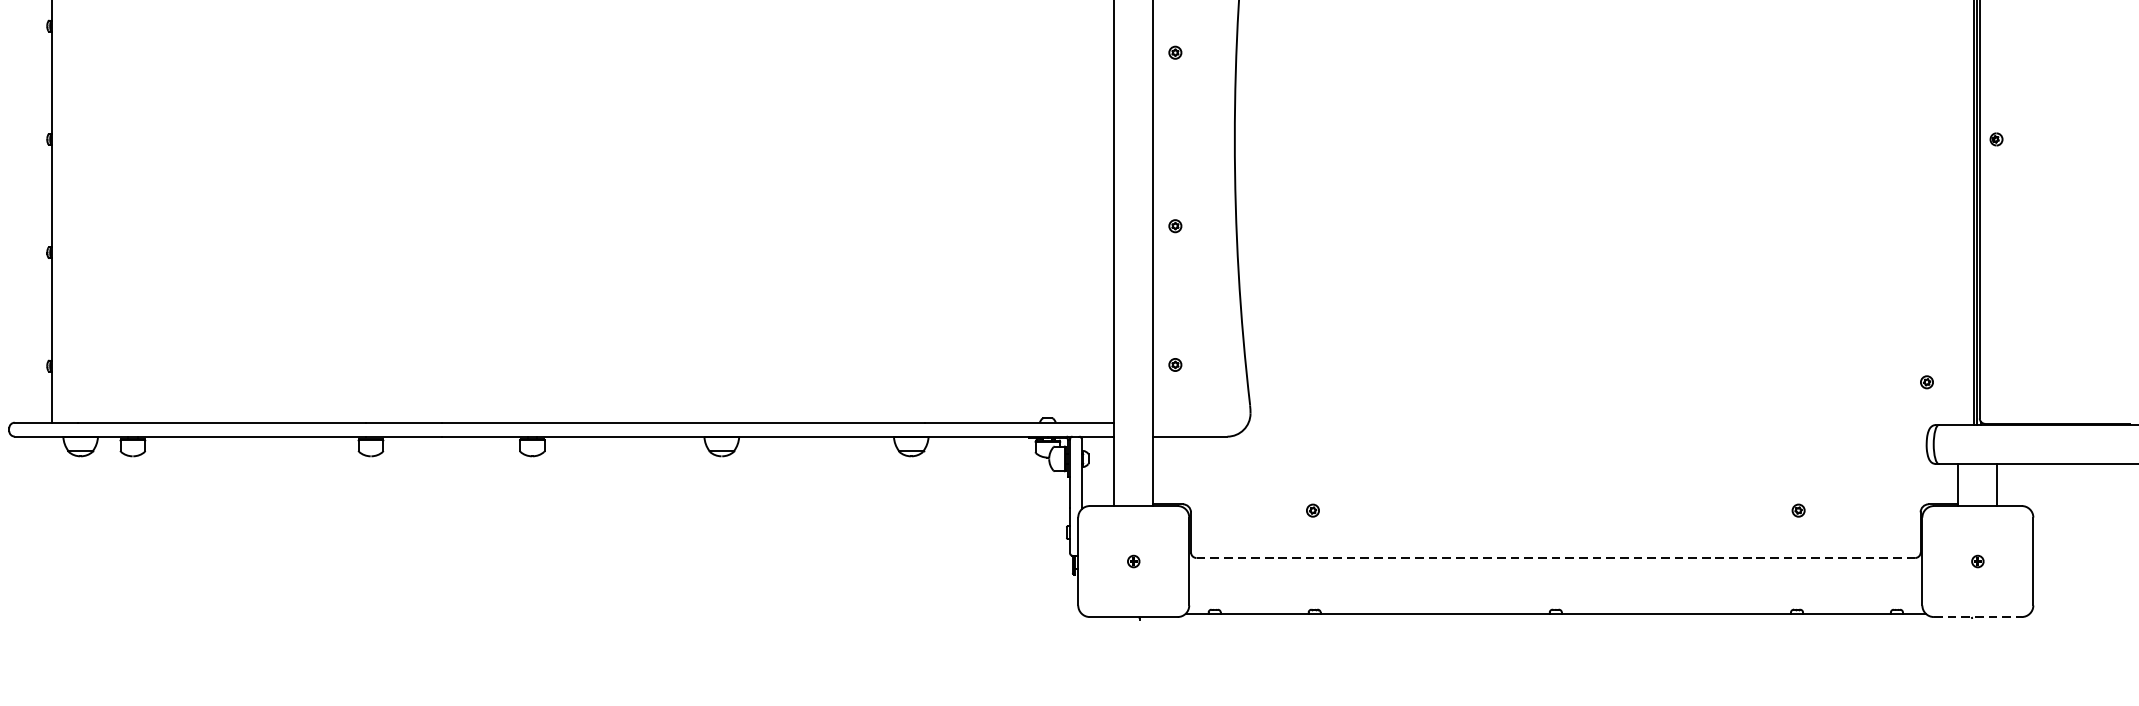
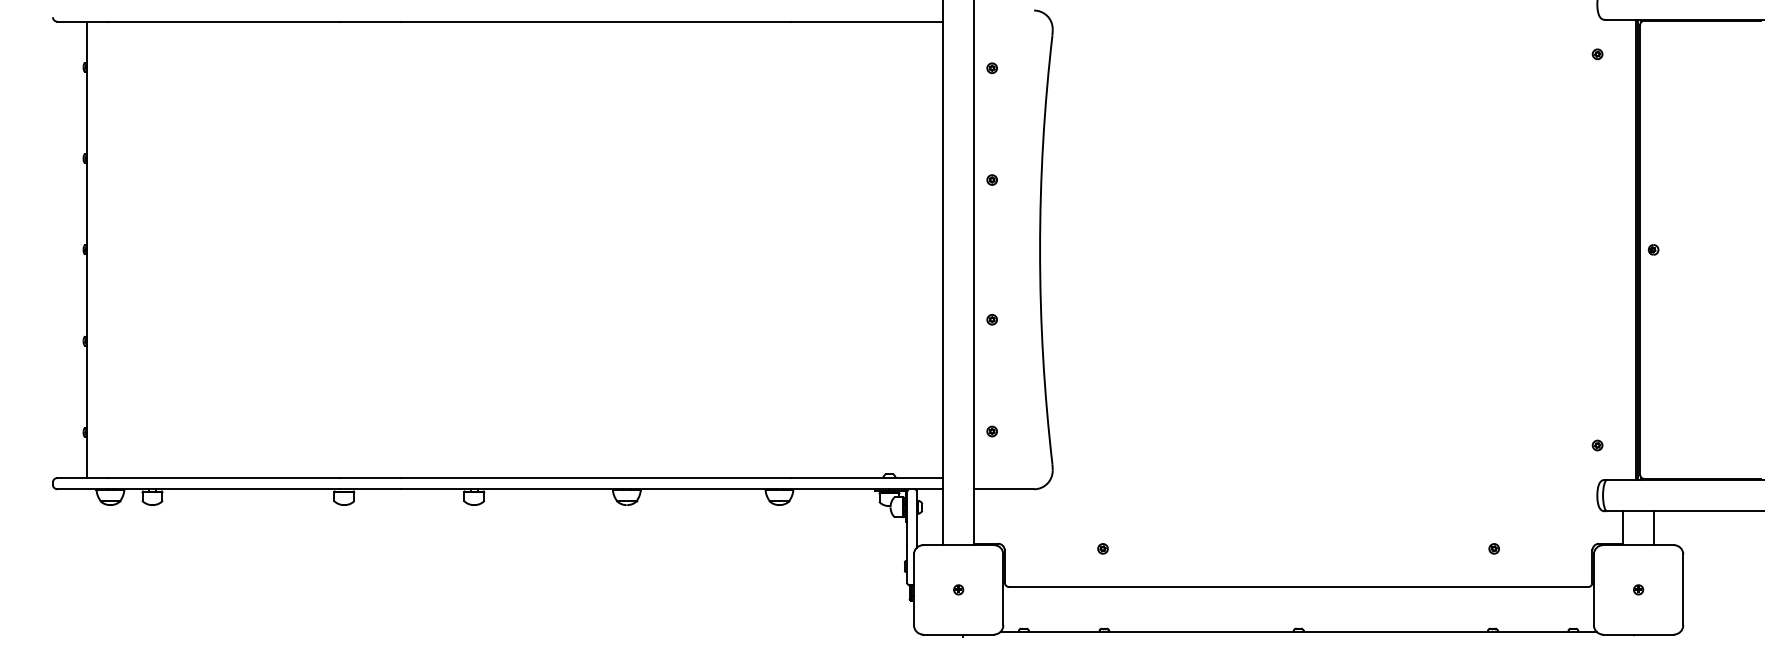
line: (1556, 558) -> (1299, 587), dashed -> solid
line: (1978, 616) -> (1639, 634), dashed -> solid

